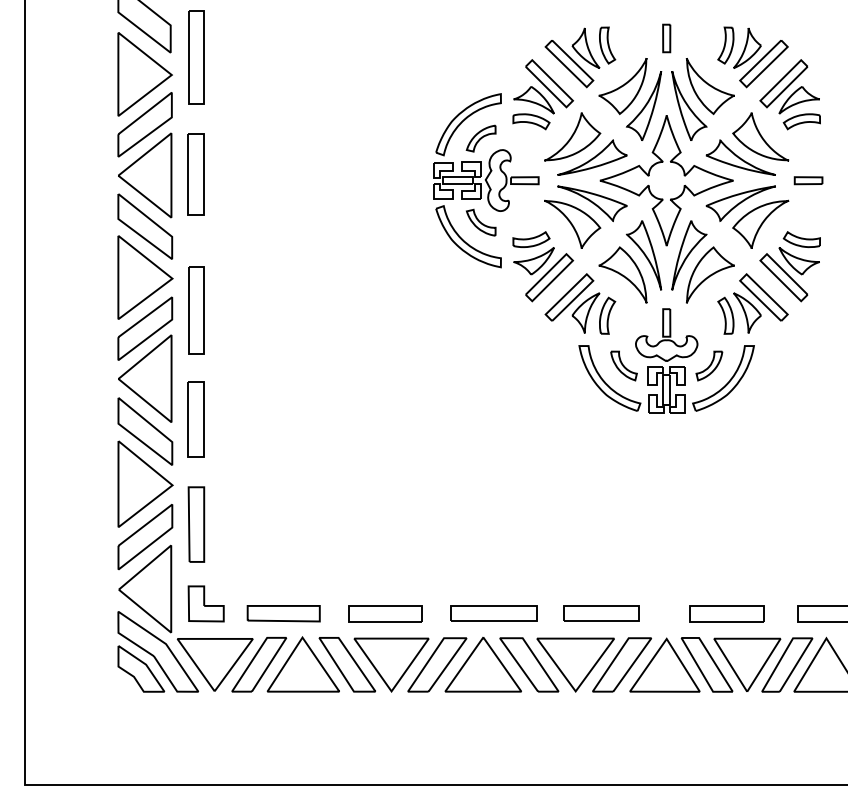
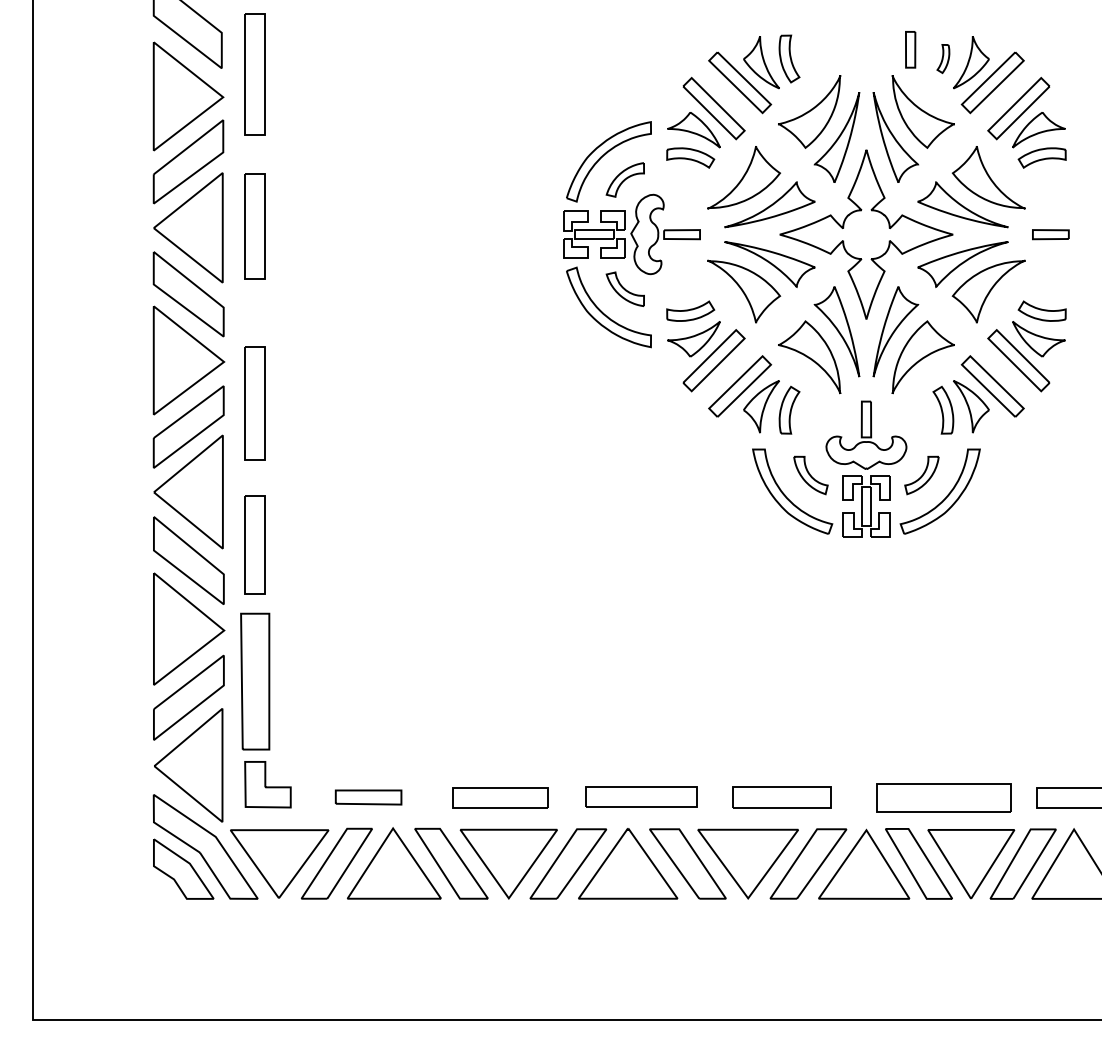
part: (666, 38) -> (910, 49), moved
part: (725, 45) -> (942, 58), size x0.6
part: (196, 524) -> (255, 681), size x1.4
part: (283, 613) -> (368, 797), size x0.7
part: (726, 613) -> (944, 797), size x1.4

